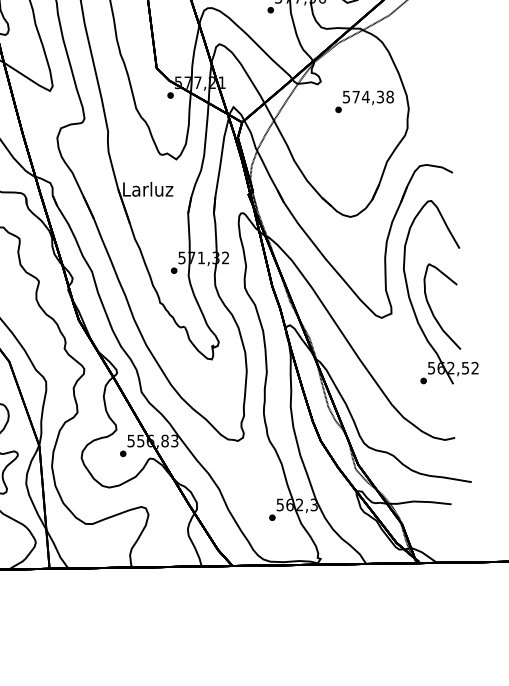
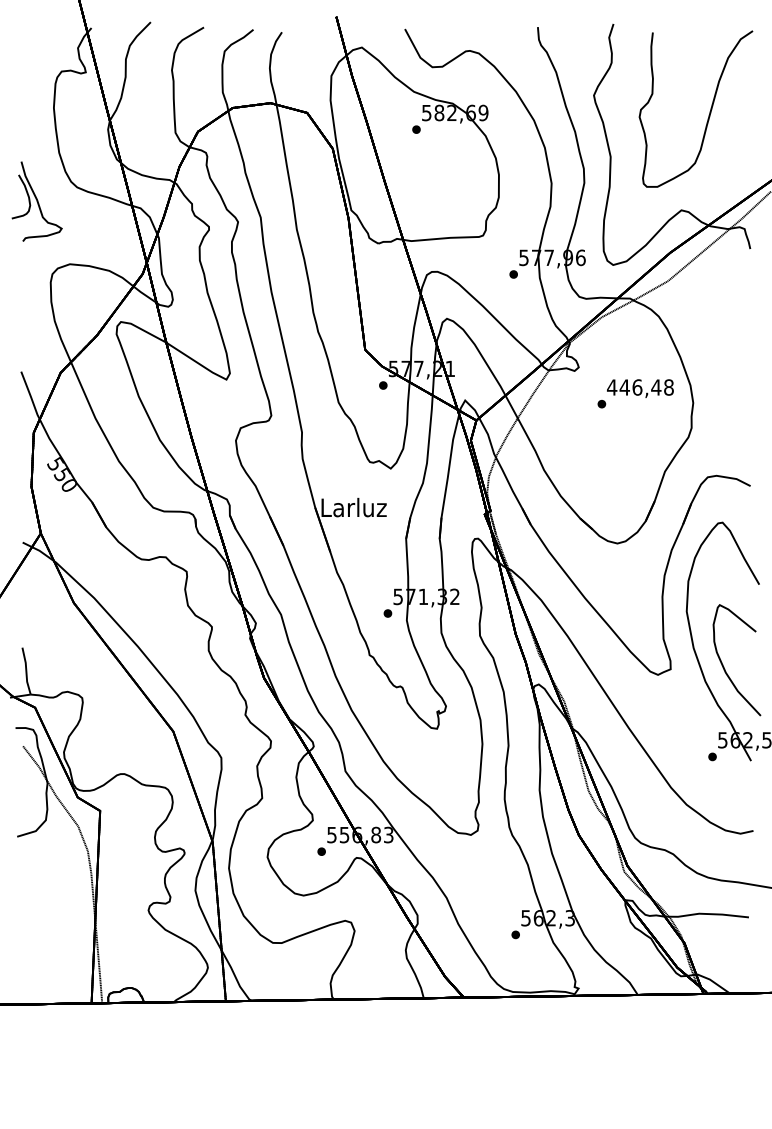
text: (362, 97) -> (633, 387), 574,38 -> 446,48

